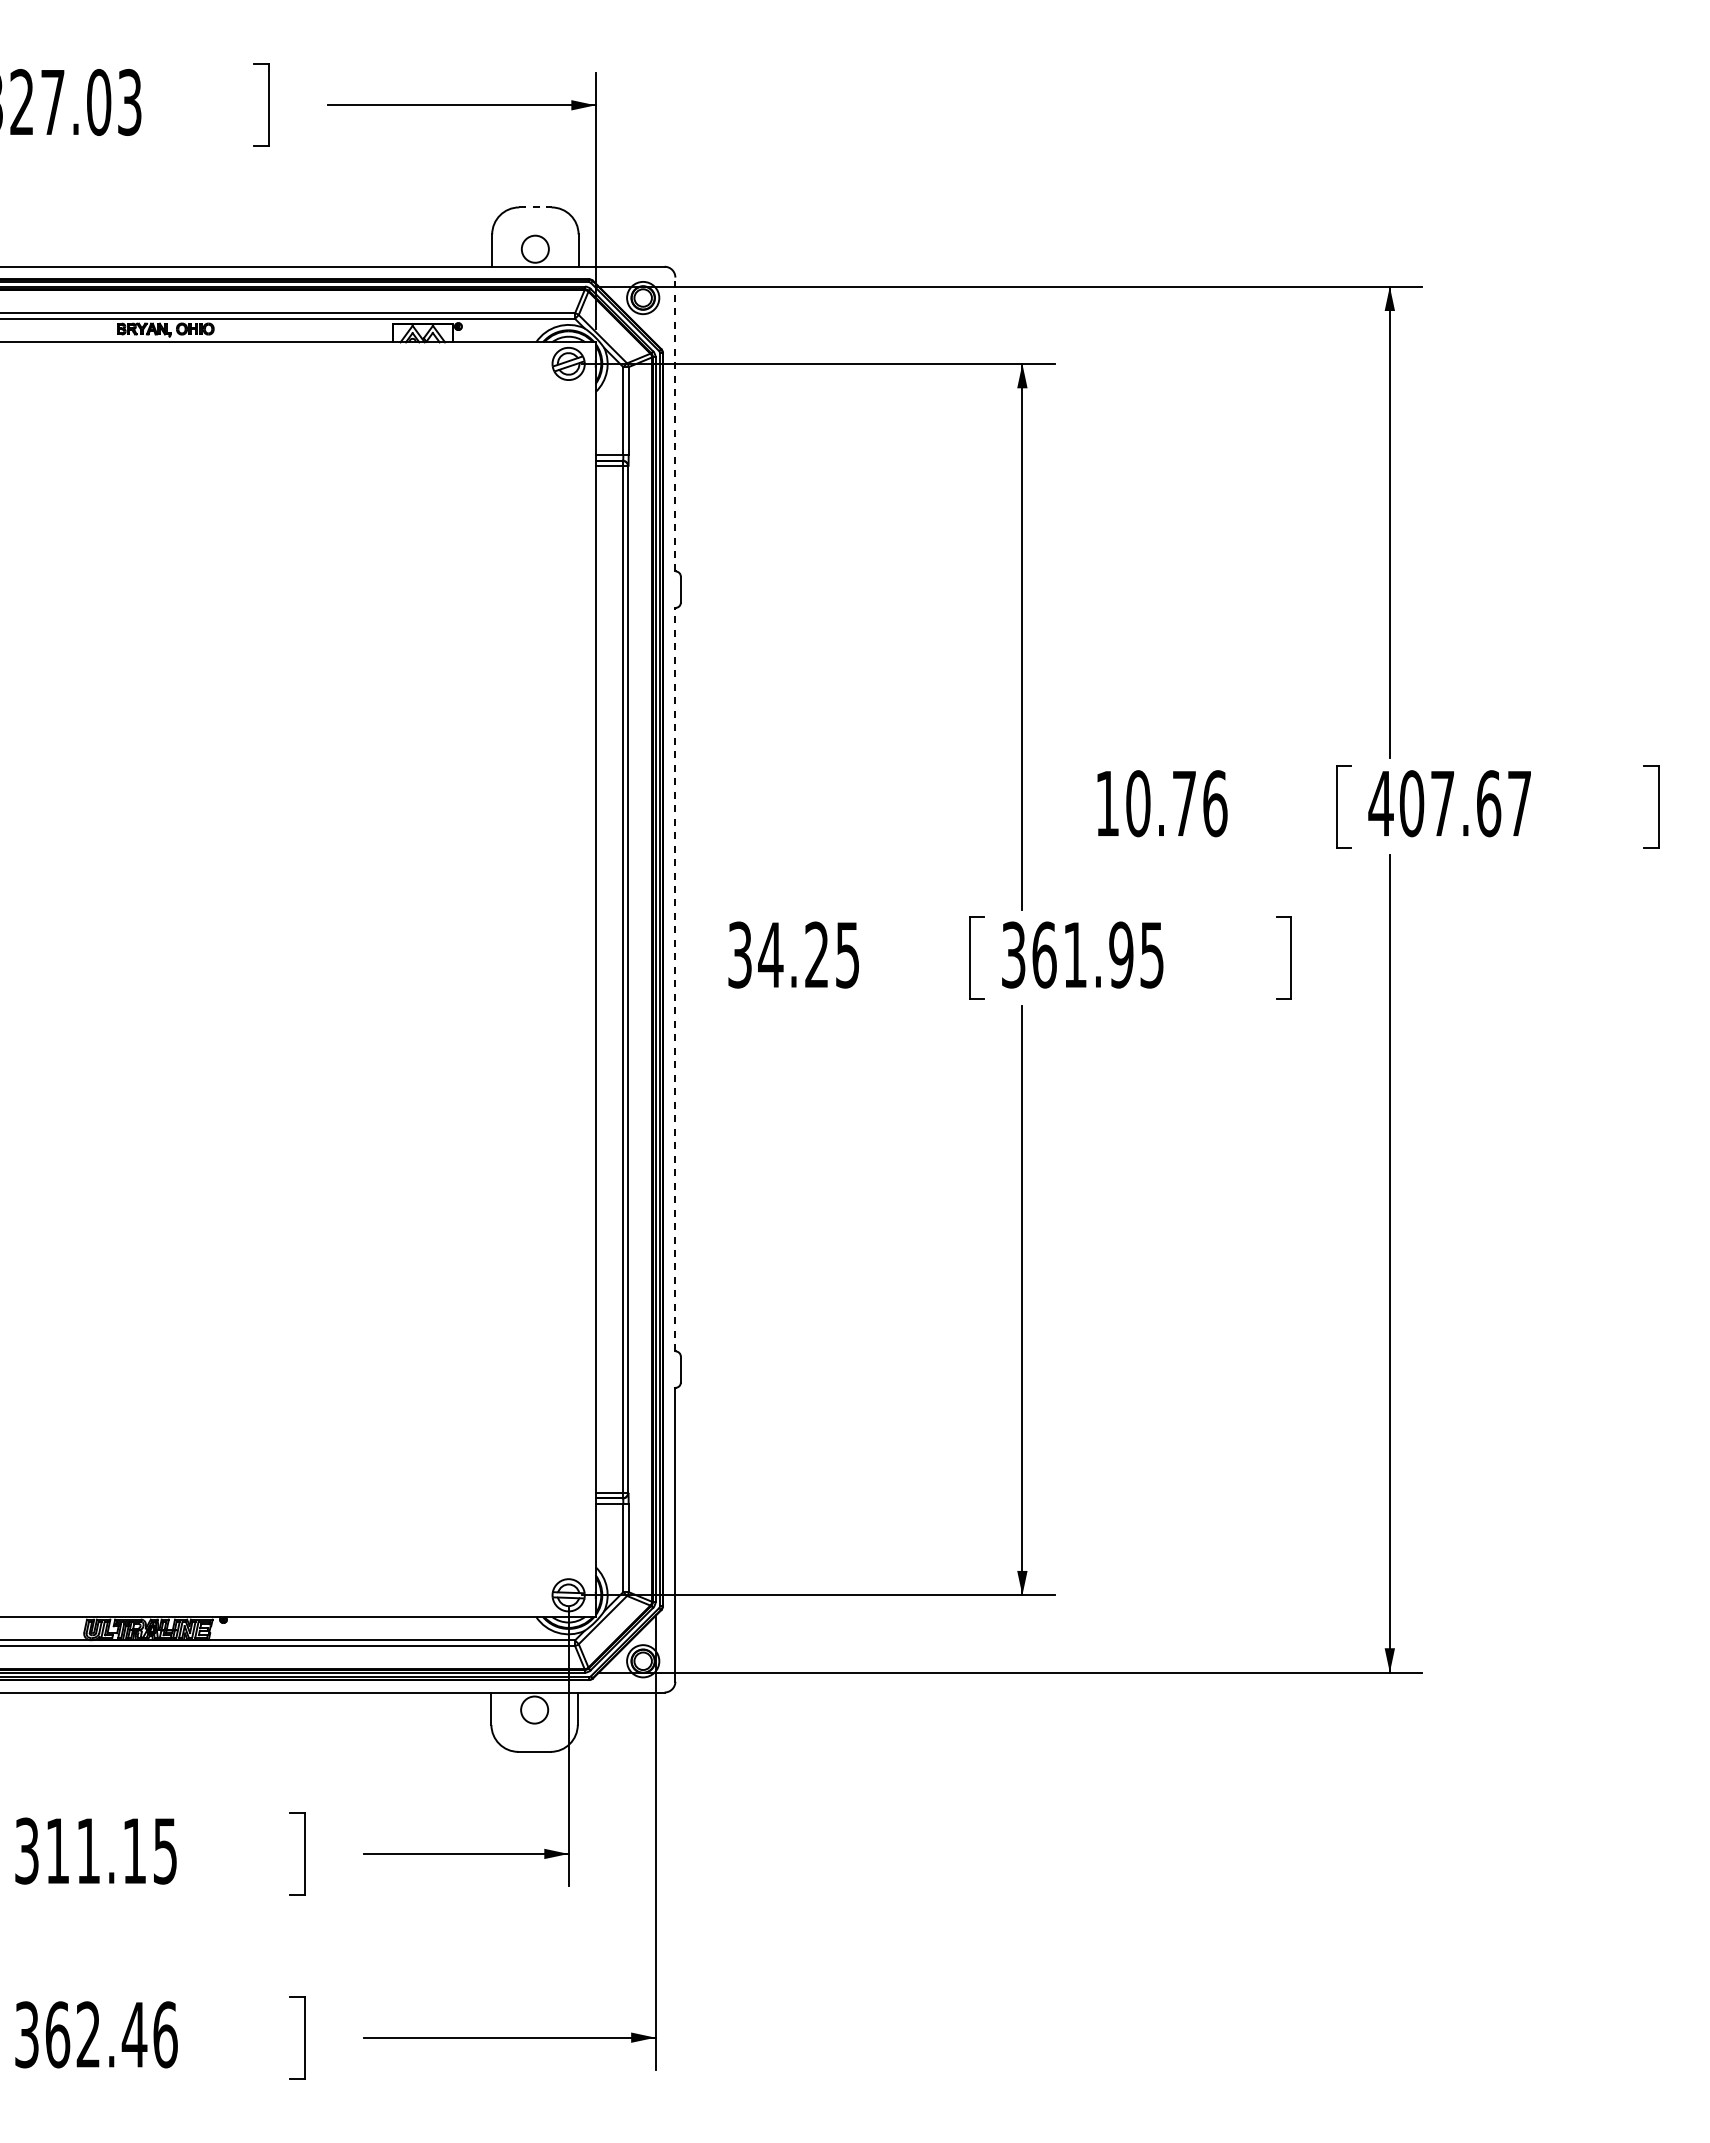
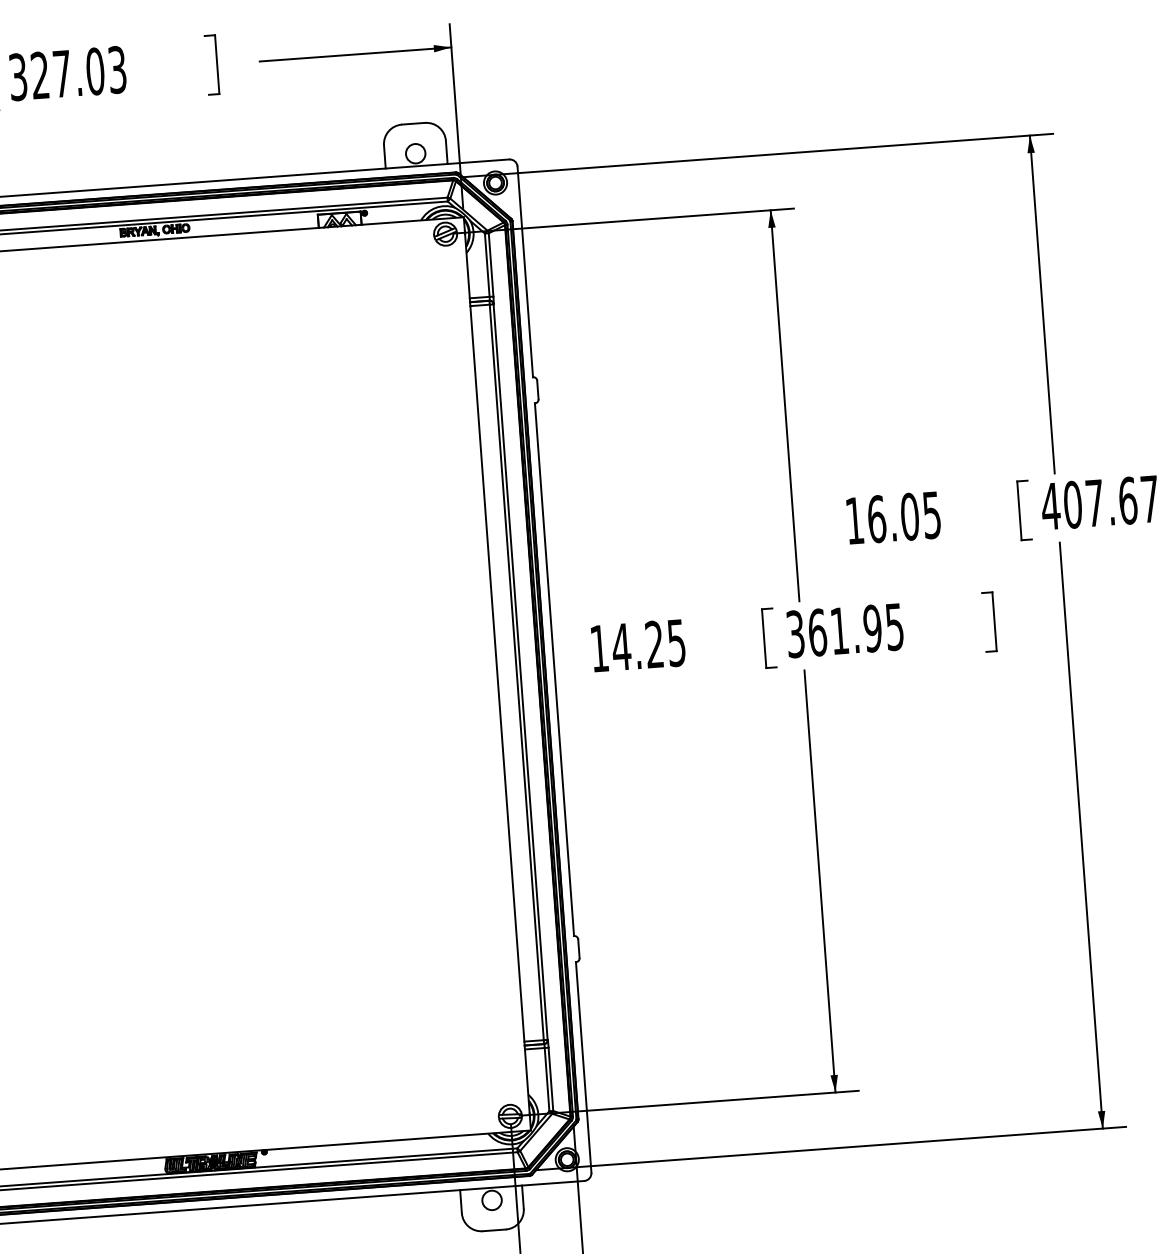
line: (535, 207) -> (413, 123), dashed -> solid
line: (675, 424) -> (525, 271), dashed -> solid
text: (1176, 803) -> (904, 517), 10.76 -> 16.05
text: (739, 954) -> (599, 648), 34.25 -> 14.25
line: (675, 979) -> (554, 669), dashed -> solid

